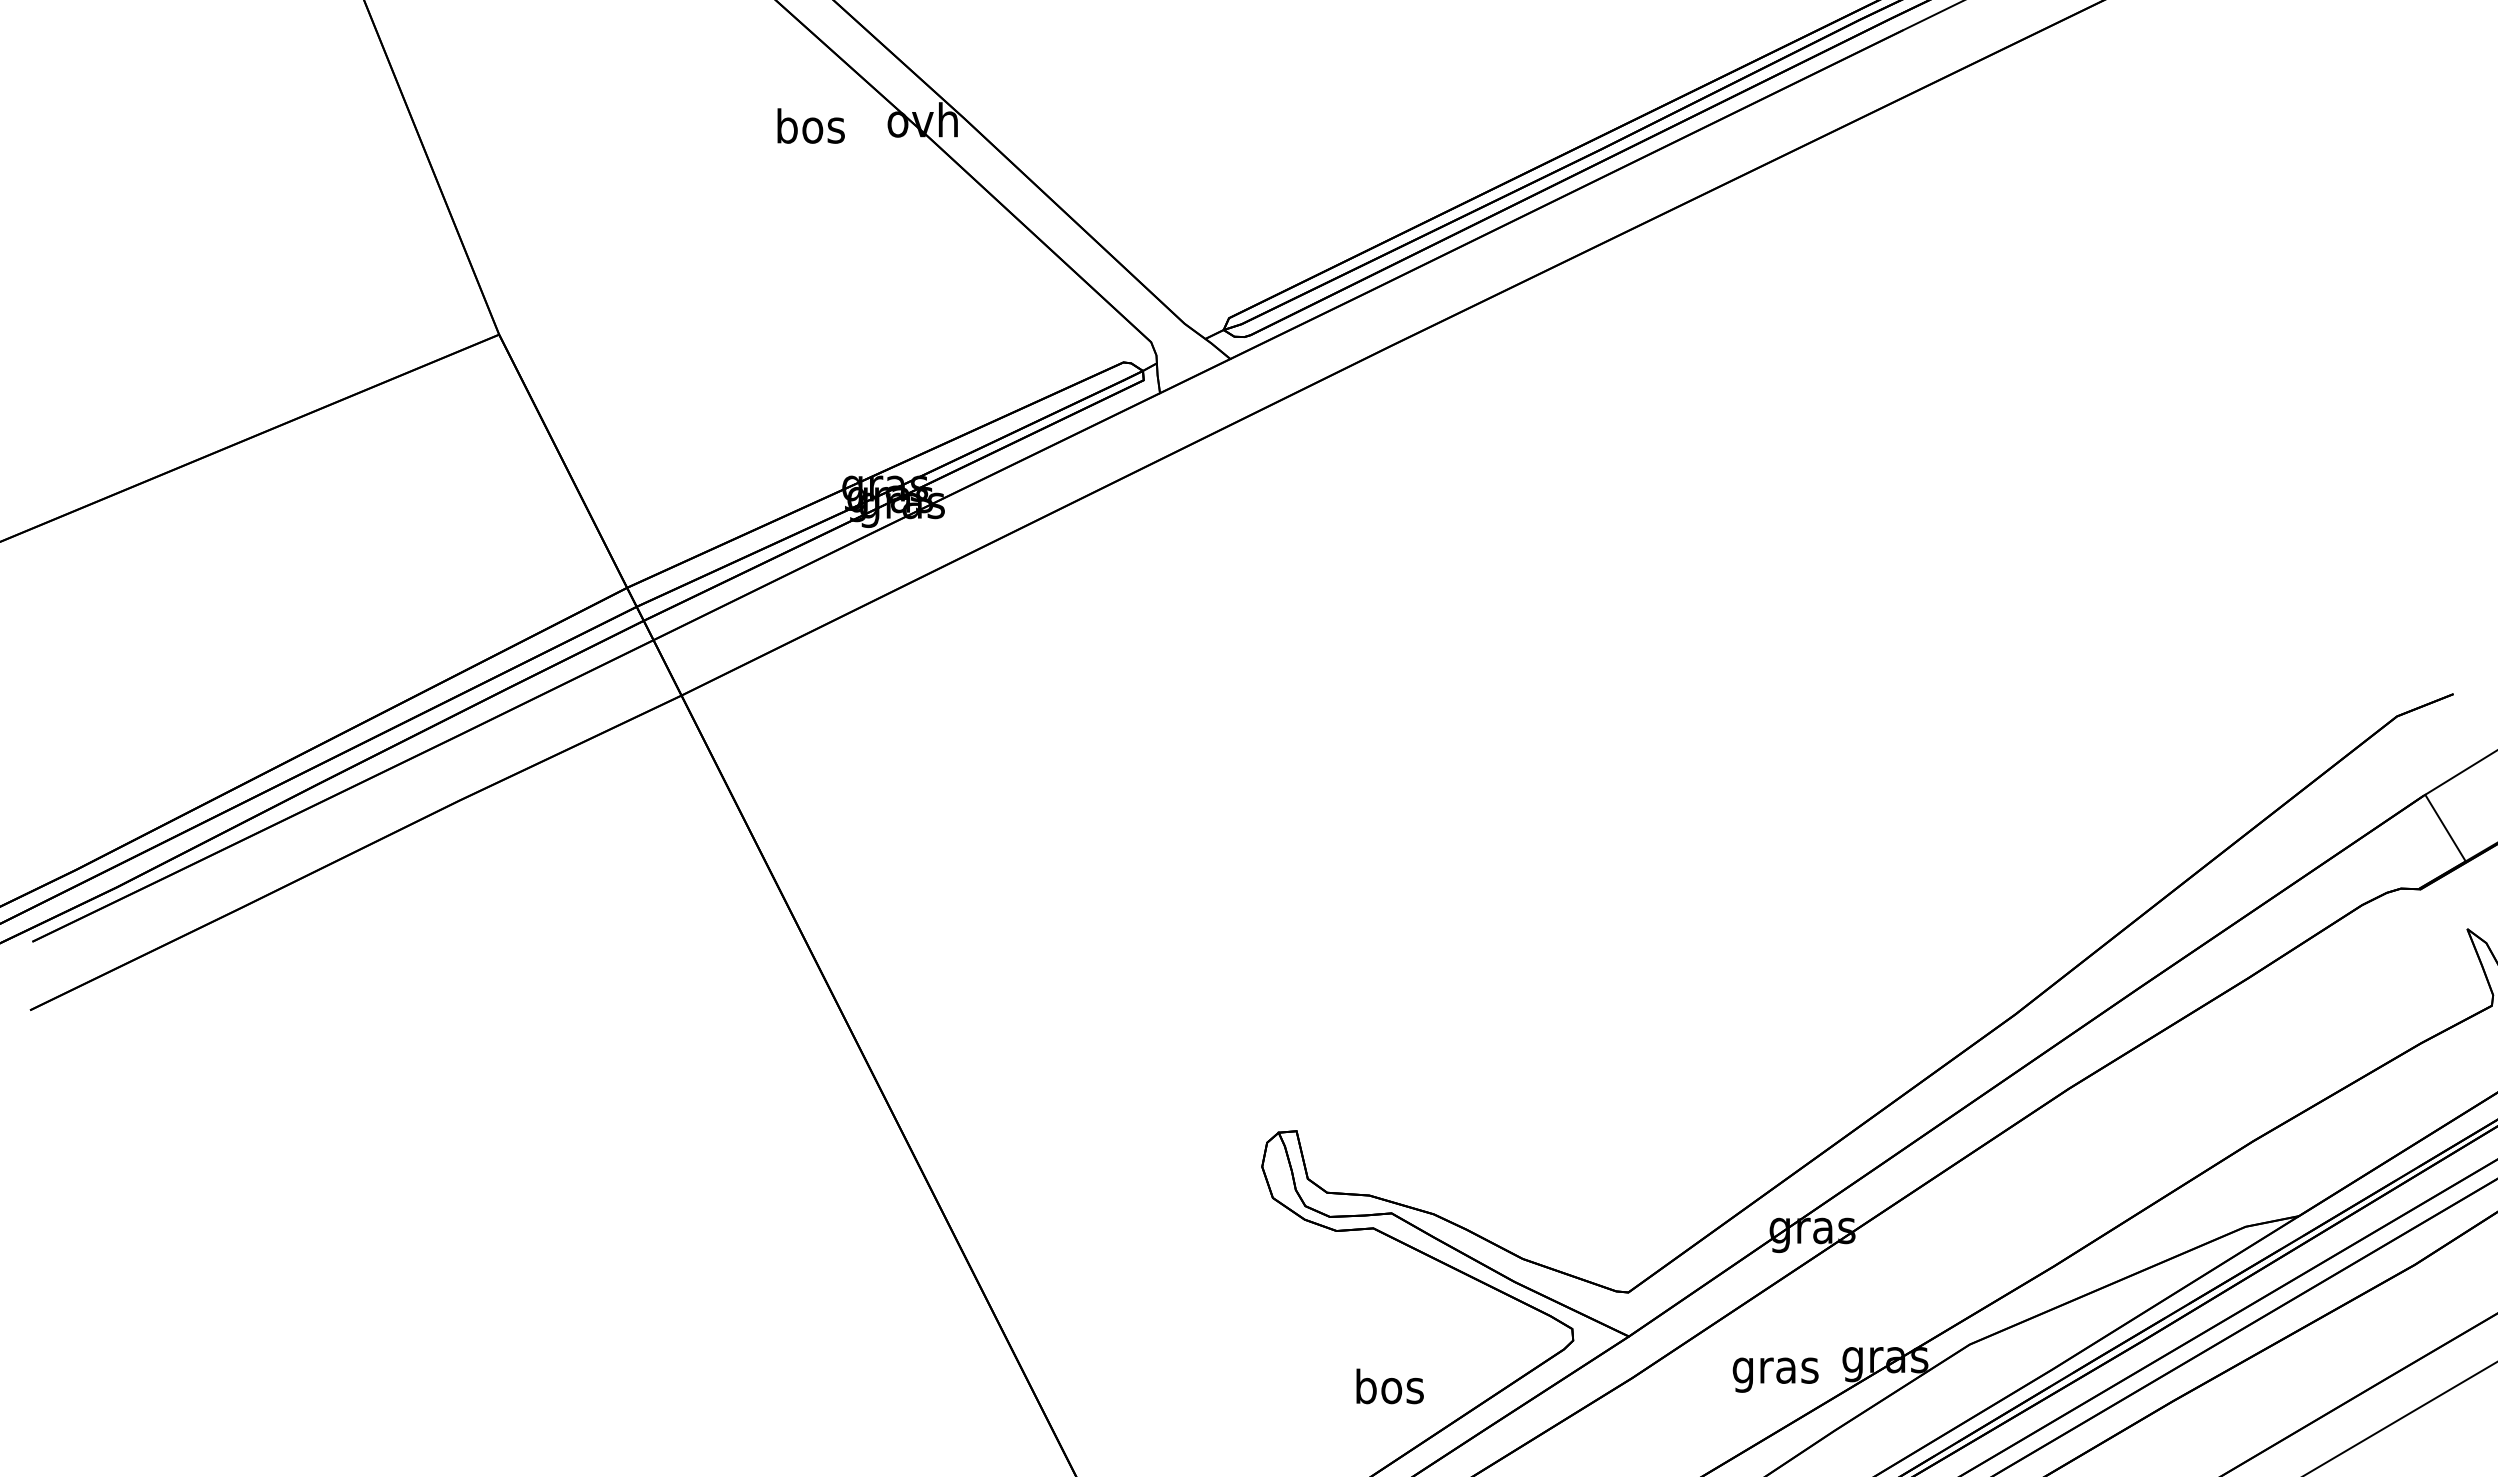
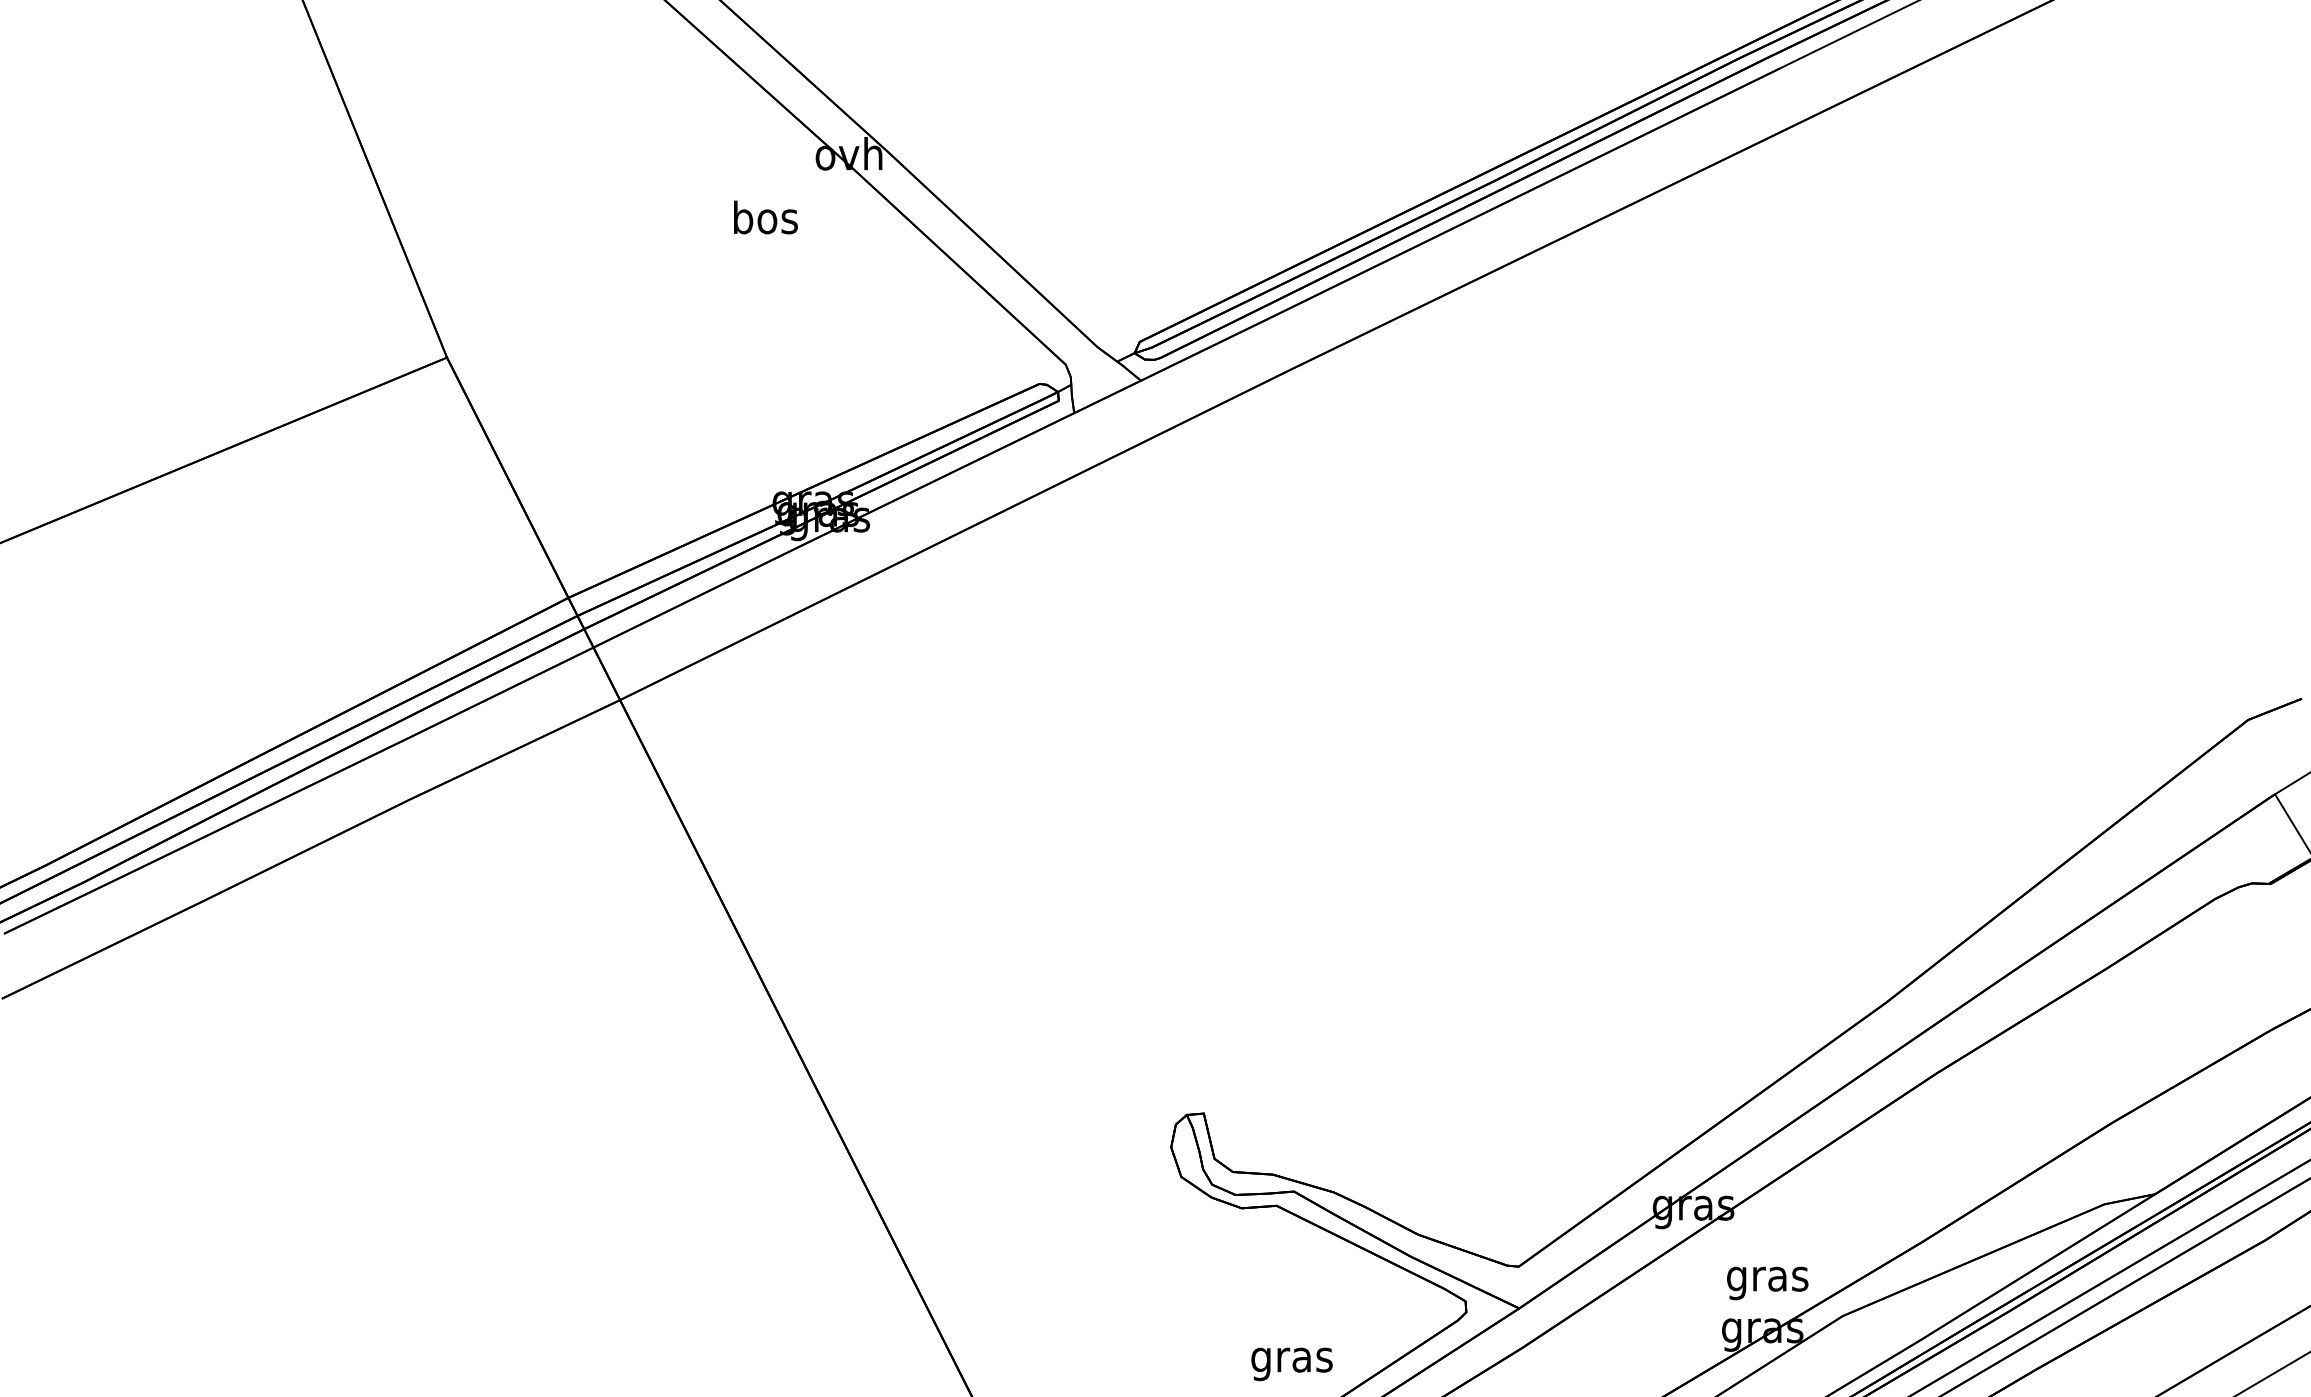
text: (810, 125) -> (765, 216), moved
text: (1775, 1374) -> (1767, 1282), moved
text: (1389, 1390) -> (1292, 1359), bos -> gras

